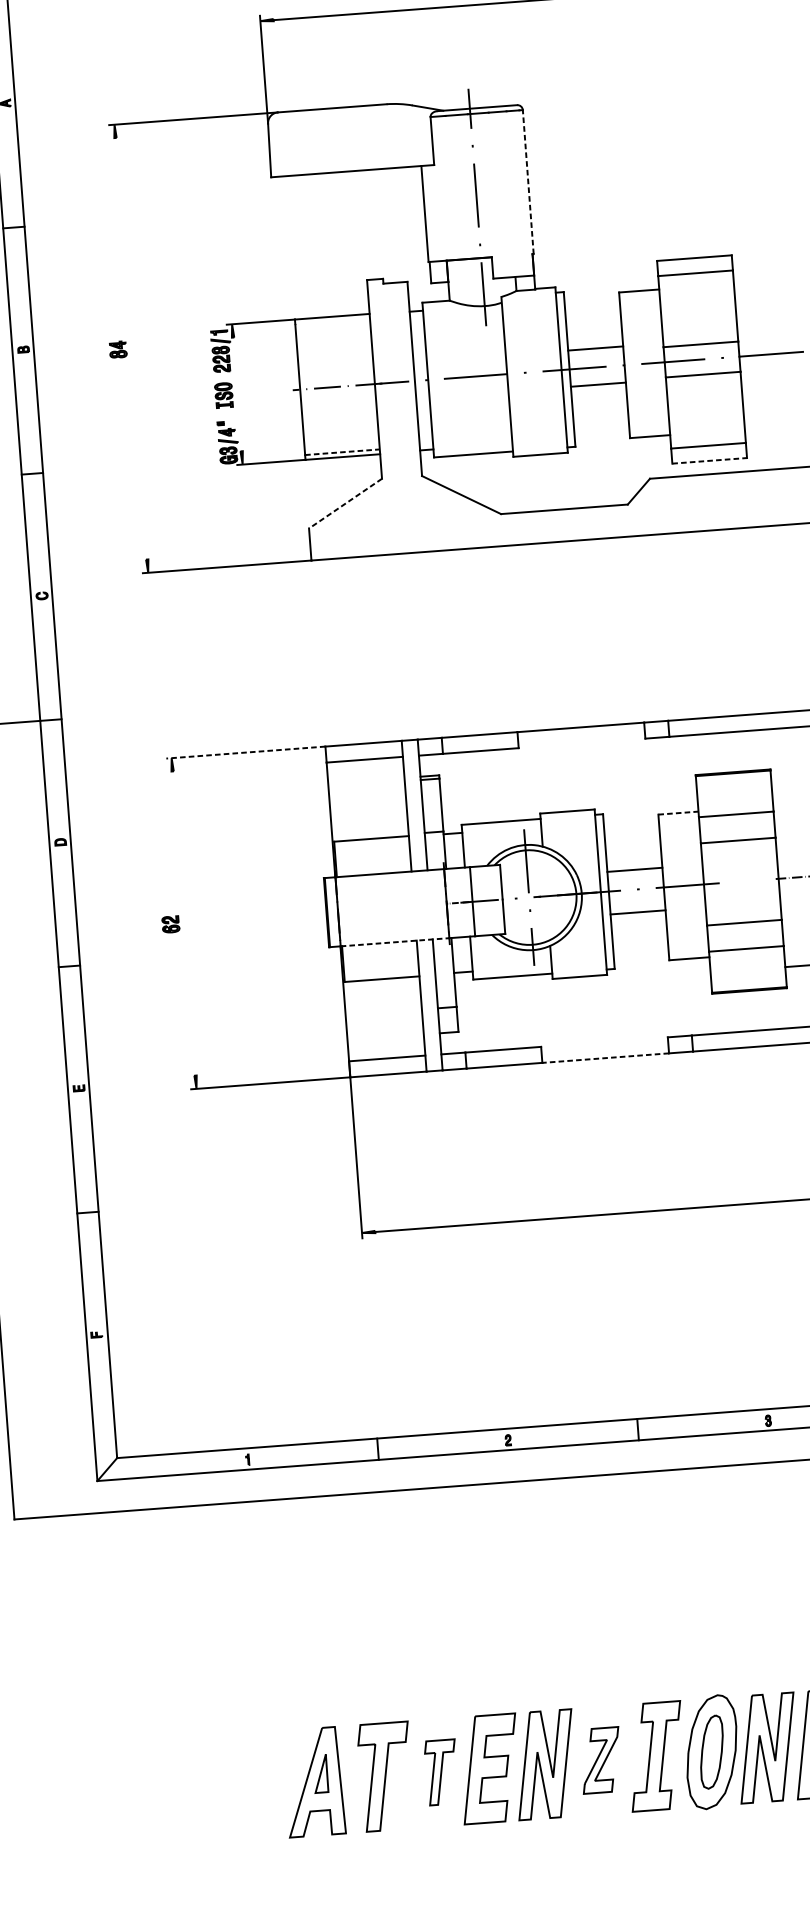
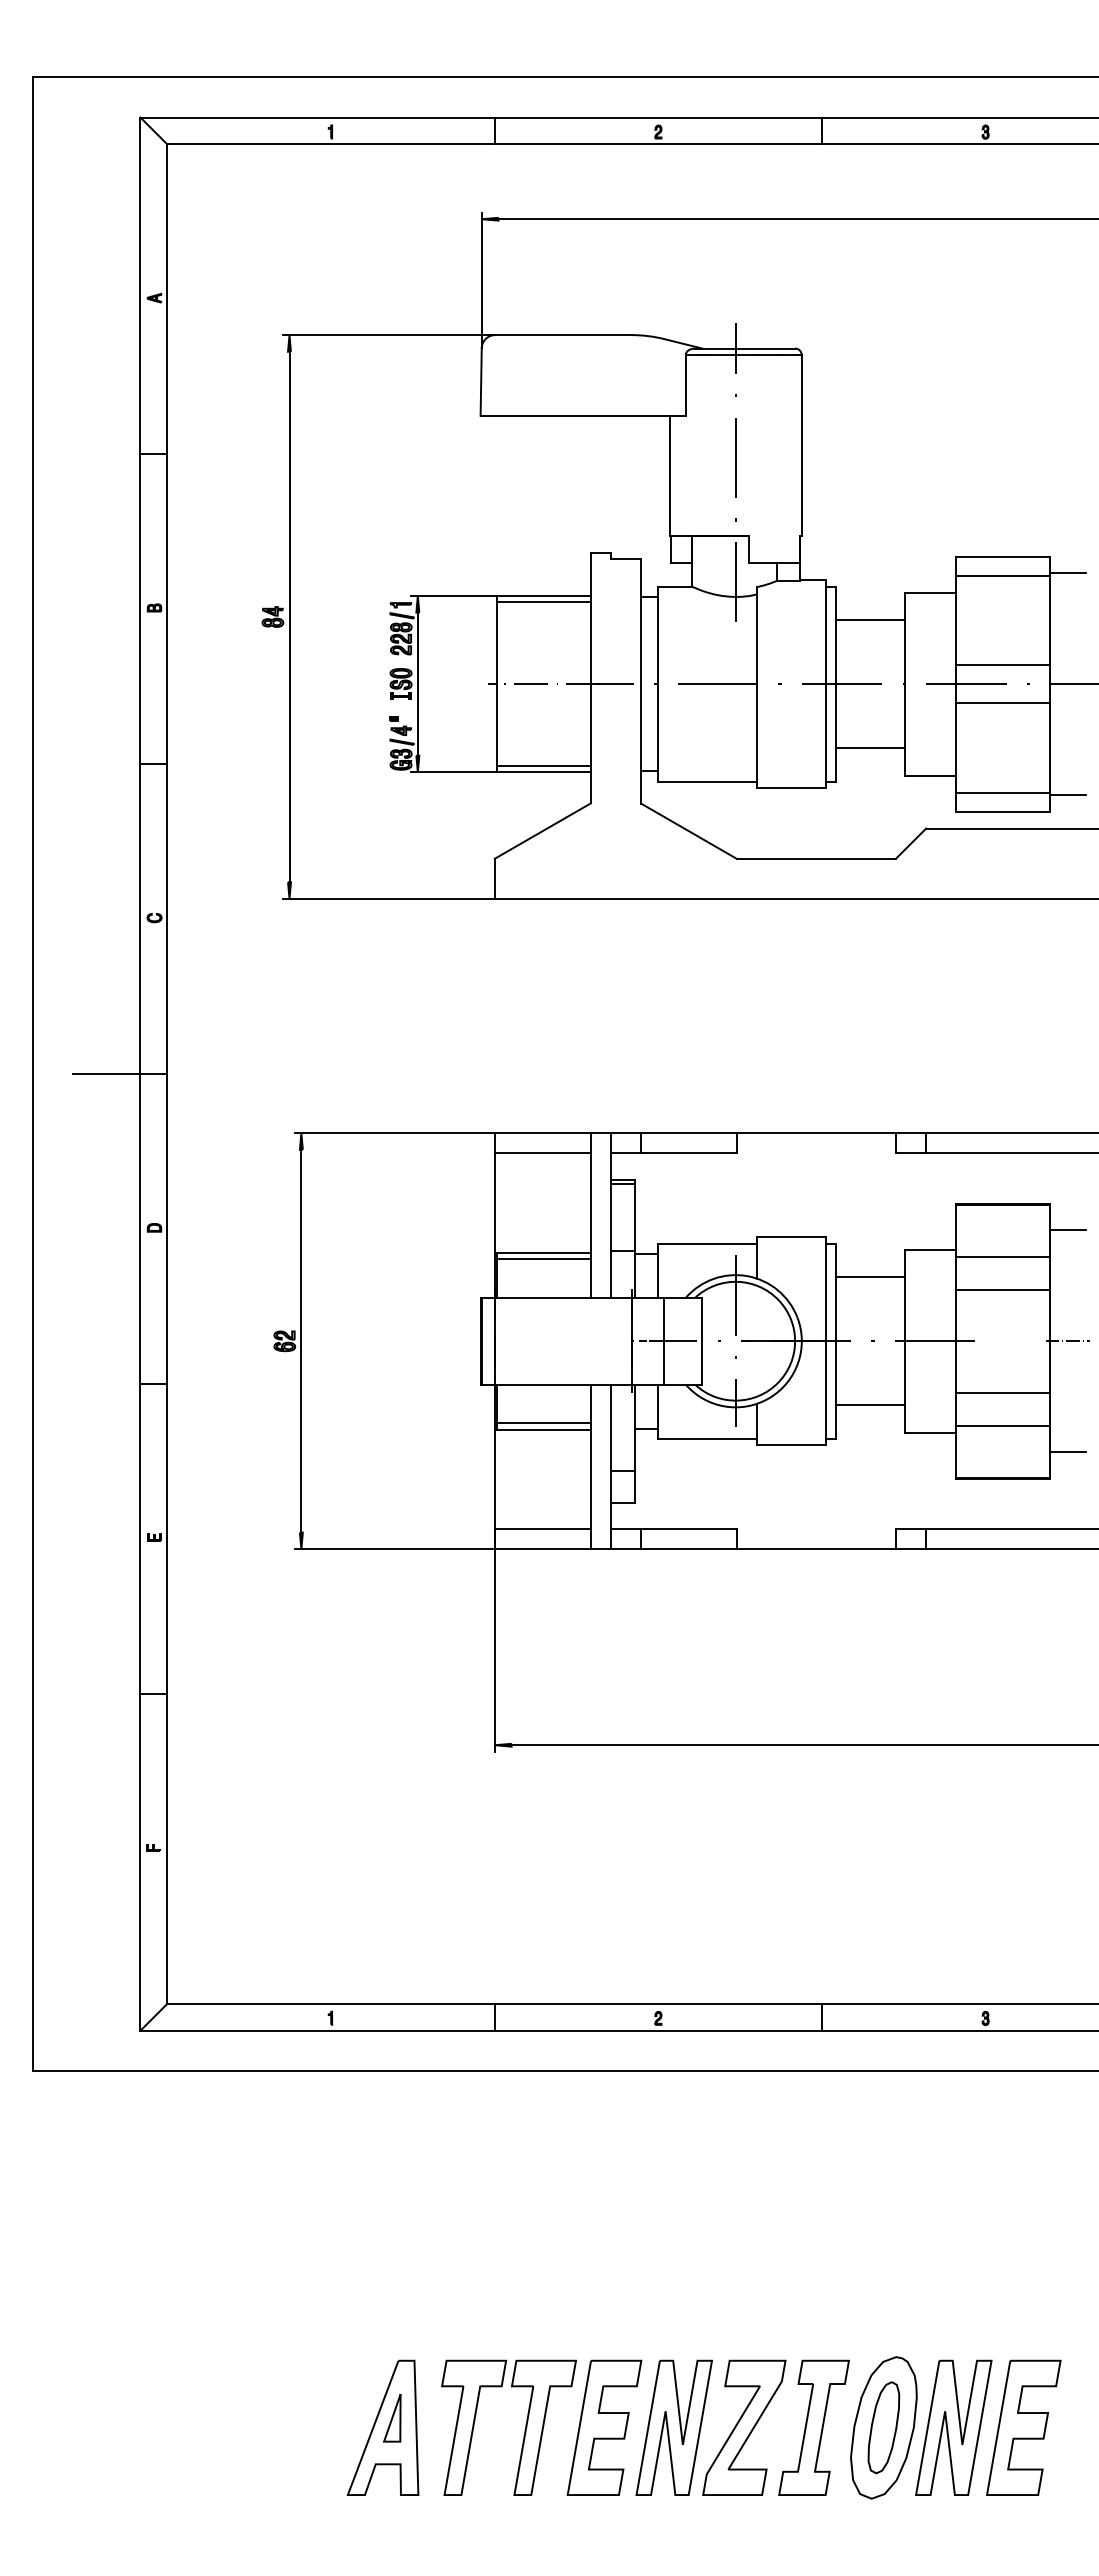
line: (527, 181) -> (801, 445), dashed -> solid
line: (747, 267) -> (1067, 573), added
line: (332, 321) -> (543, 601), added
line: (131, 348) -> (289, 616), added
line: (595, 348) -> (870, 620), moved
line: (598, 384) -> (870, 747), moved
line: (237, 393) -> (417, 683), added
line: (760, 444) -> (1067, 795), added
line: (342, 452) -> (543, 766), dashed -> solid
line: (709, 460) -> (1002, 811), dashed -> solid
line: (345, 504) -> (542, 831), dashed -> solid
line: (245, 752) -> (394, 1133), dashed -> solid
line: (786, 789) -> (1067, 1230), added
line: (678, 813) -> (930, 1249), dashed -> solid
line: (371, 844) -> (543, 1259), added
line: (634, 869) -> (870, 1277), moved
line: (638, 912) -> (870, 1405), moved
line: (184, 922) -> (301, 1340), added
line: (395, 942) -> (564, 1384), dashed -> solid
line: (381, 974) -> (543, 1423), added
line: (605, 1058) -> (816, 1549), dashed -> solid
part: (601, 1760) -> (744, 2427), size x1.67
part: (441, 1772) -> (543, 2427), size x1.67

